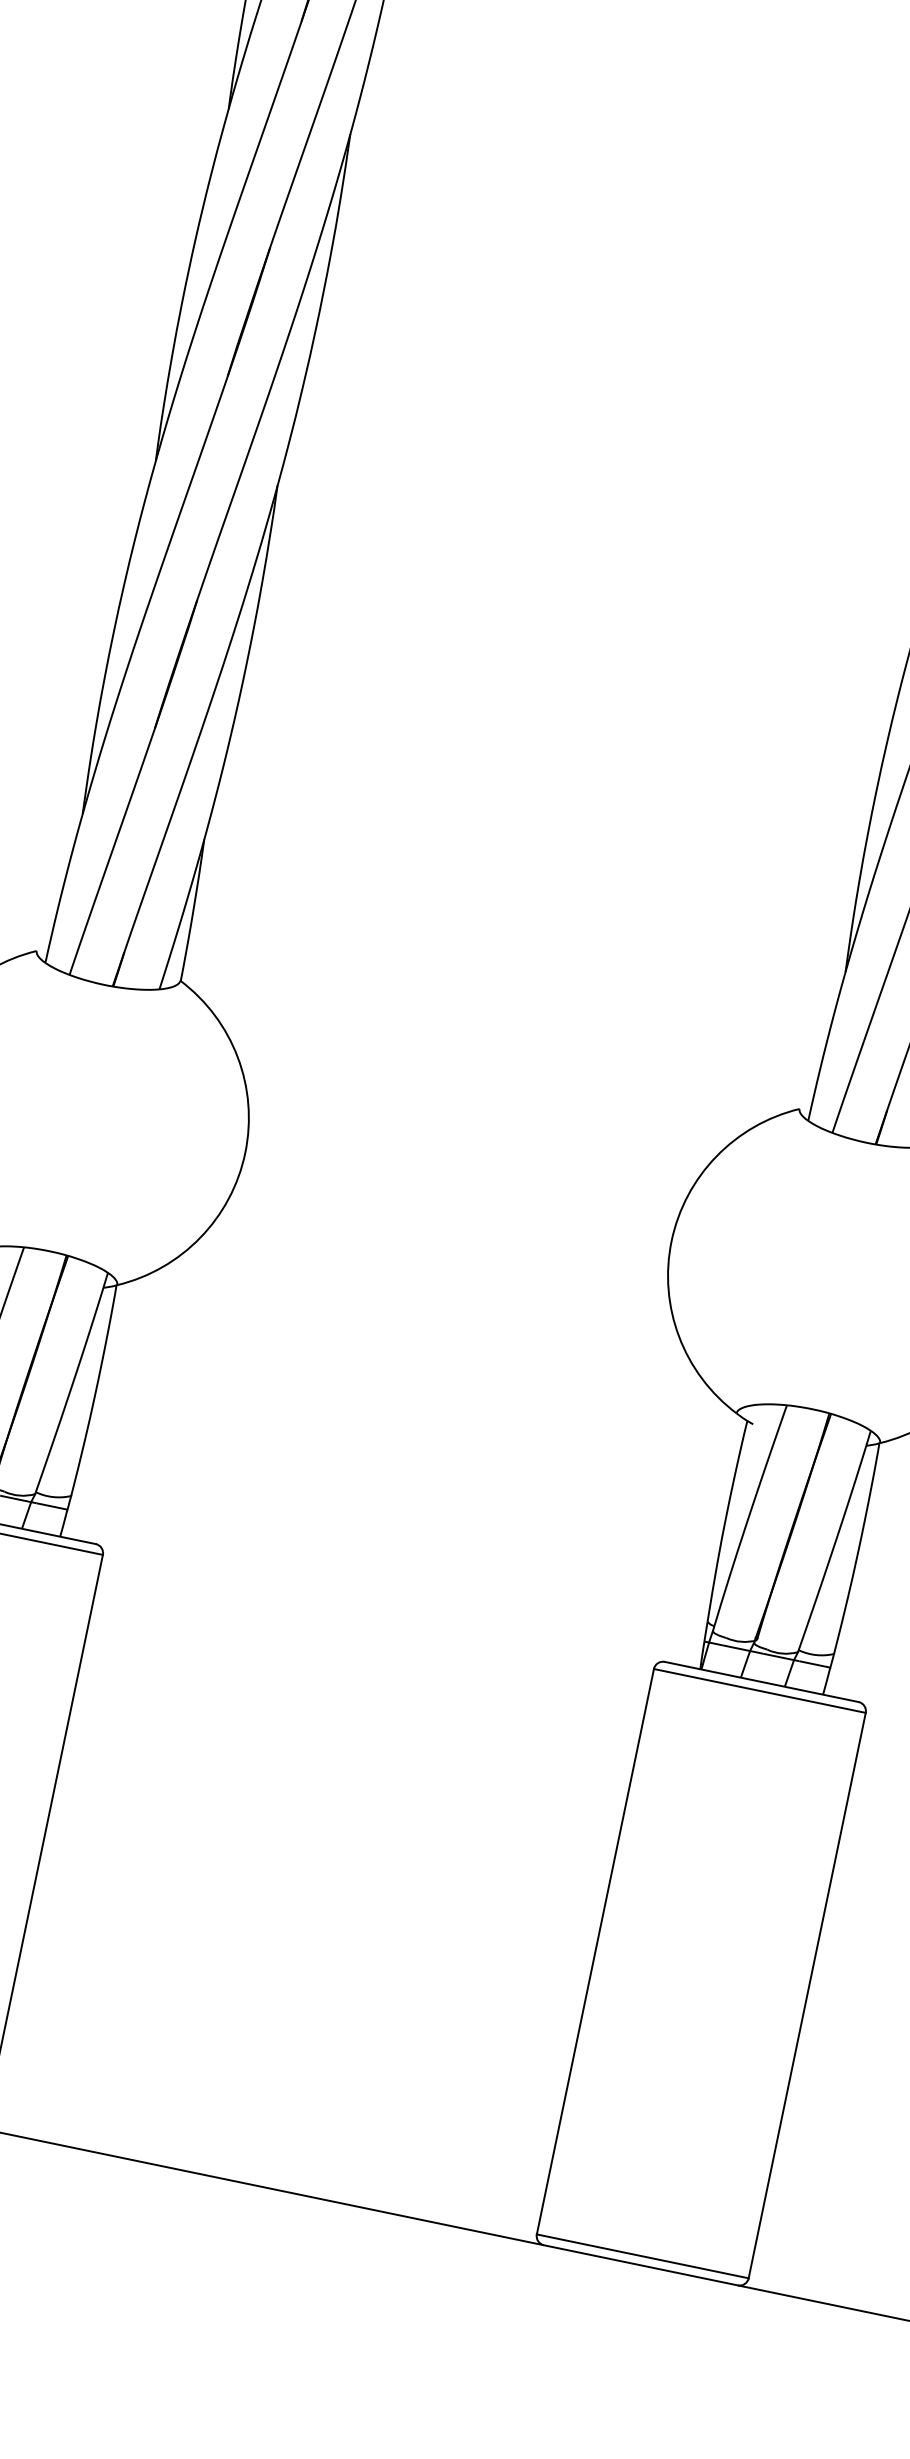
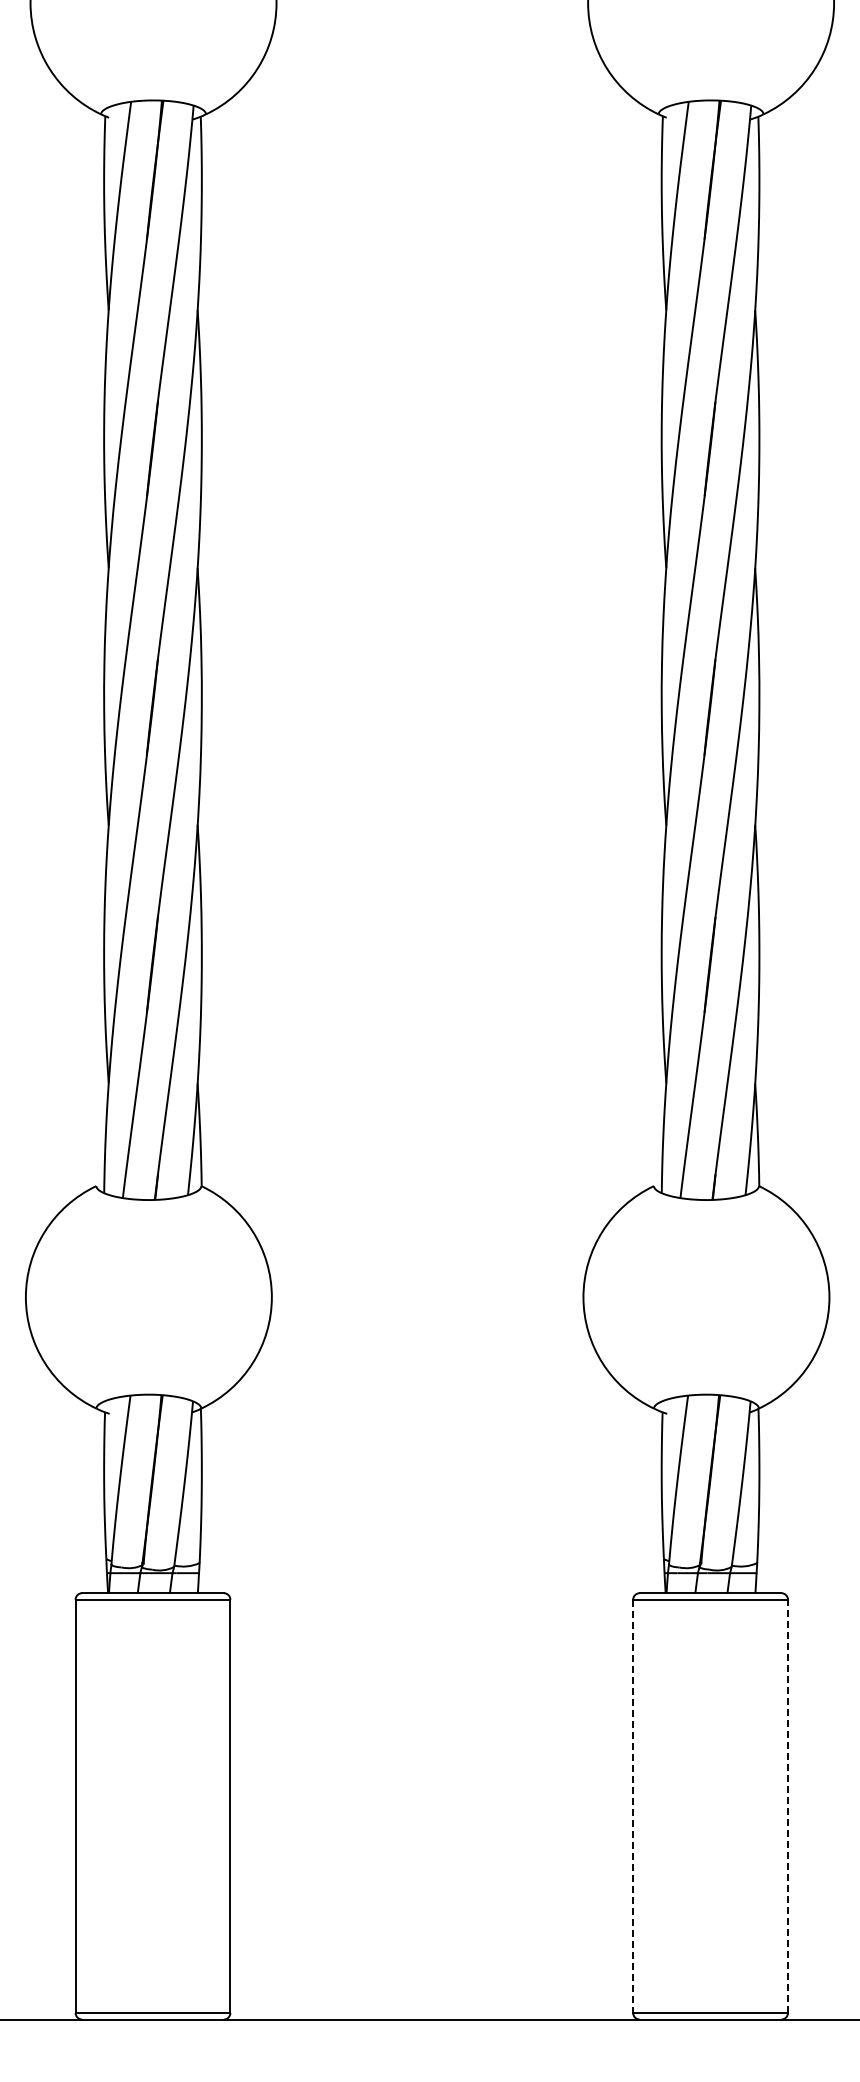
line: (595, 1951) -> (633, 1806), solid -> dashed
line: (806, 1995) -> (787, 1806), solid -> dashed

